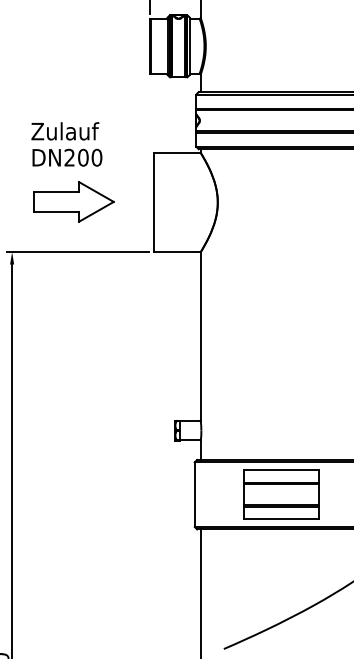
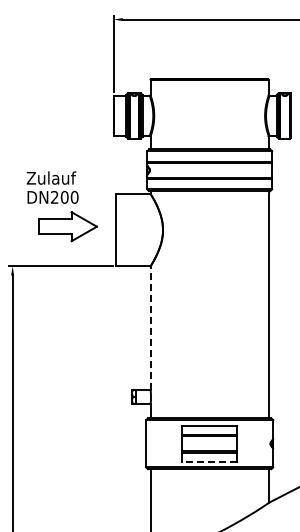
part: (74, 201) -> (68, 226), moved
line: (200, 337) -> (150, 328), solid -> dashed
line: (281, 518) -> (209, 461), solid -> dashed

